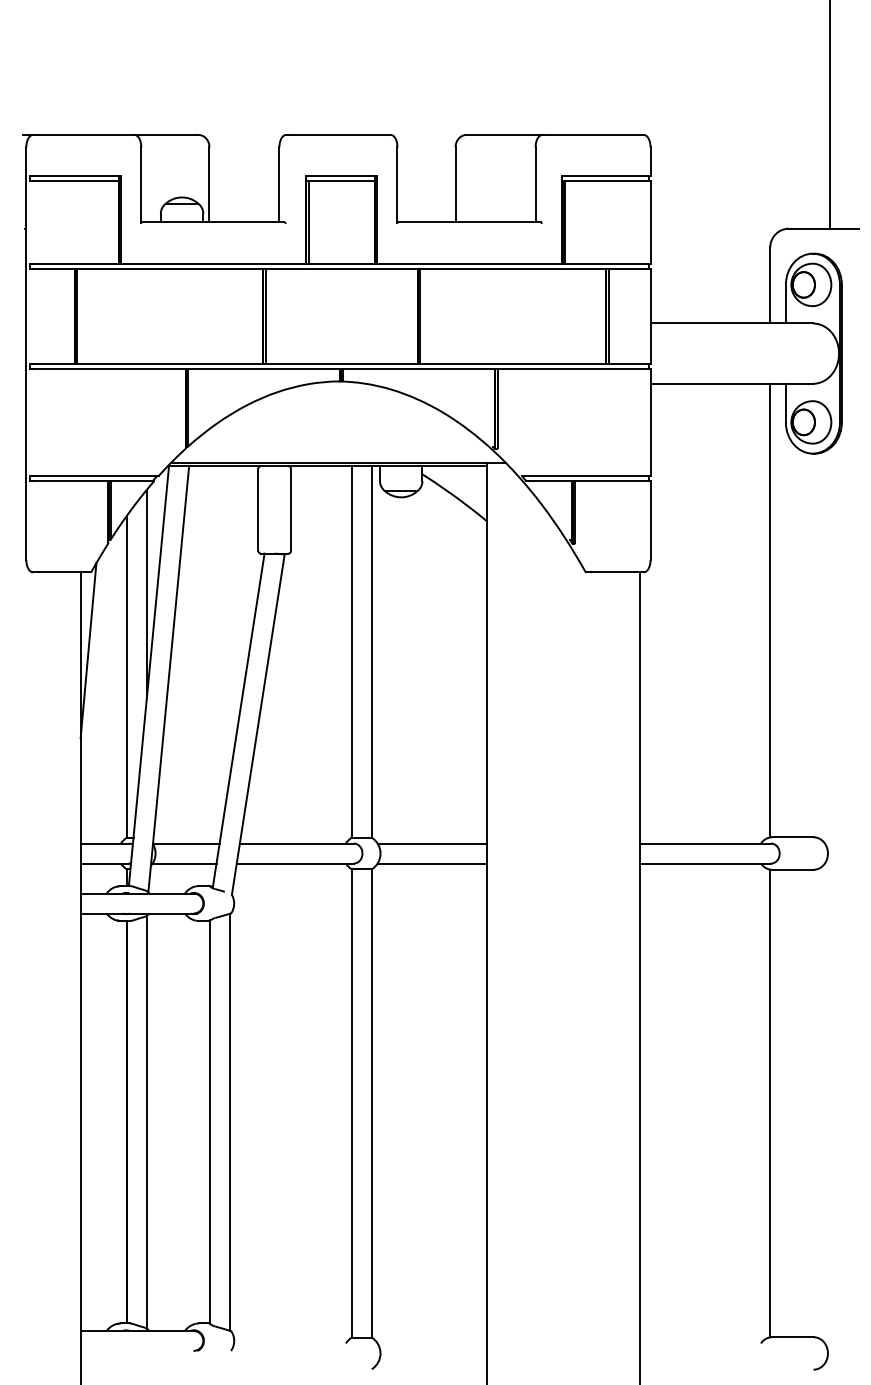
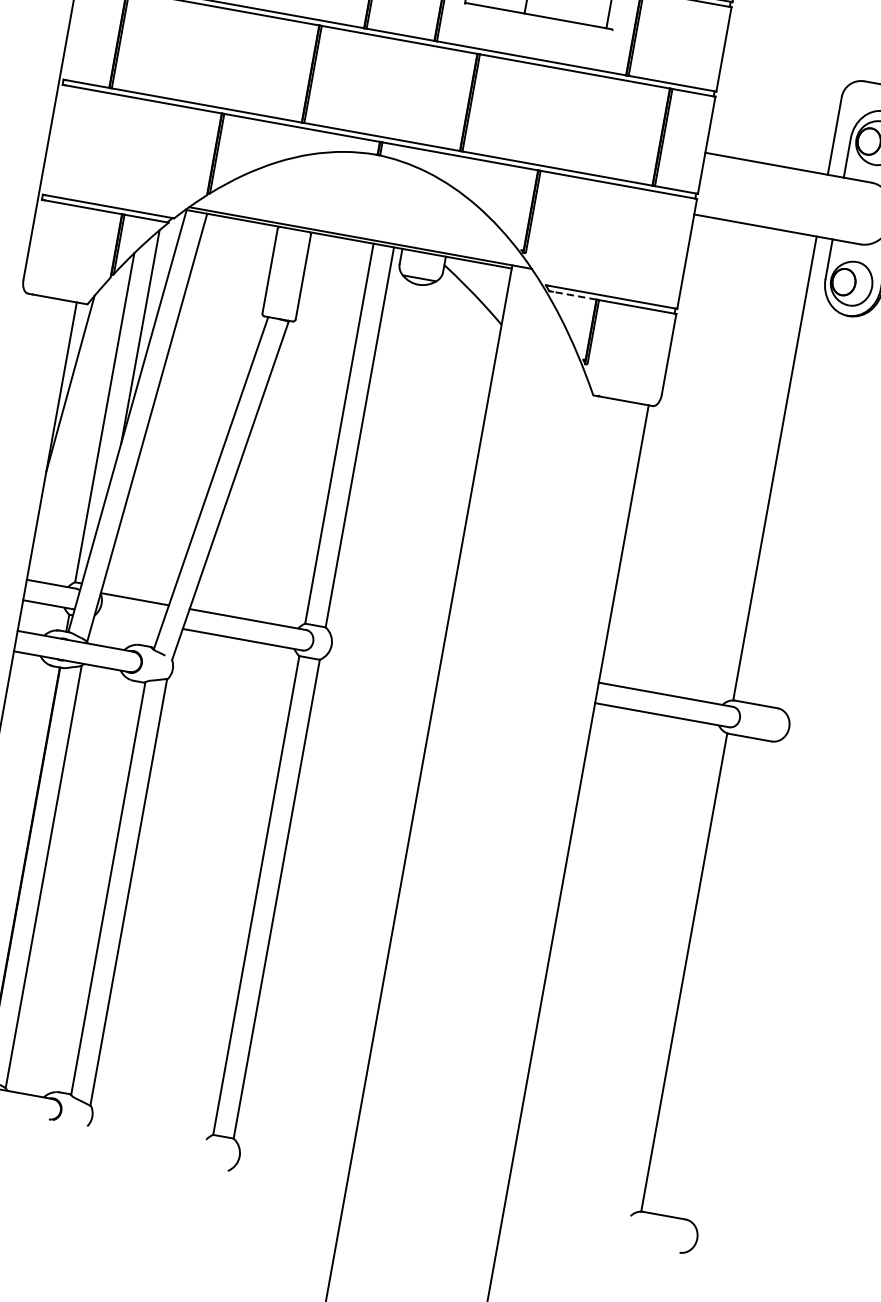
line: (550, 481) -> (573, 295), solid -> dashed
line: (431, 843) -> (385, 644), removed
line: (184, 863) -> (129, 619), removed
line: (431, 863) -> (381, 664), removed

